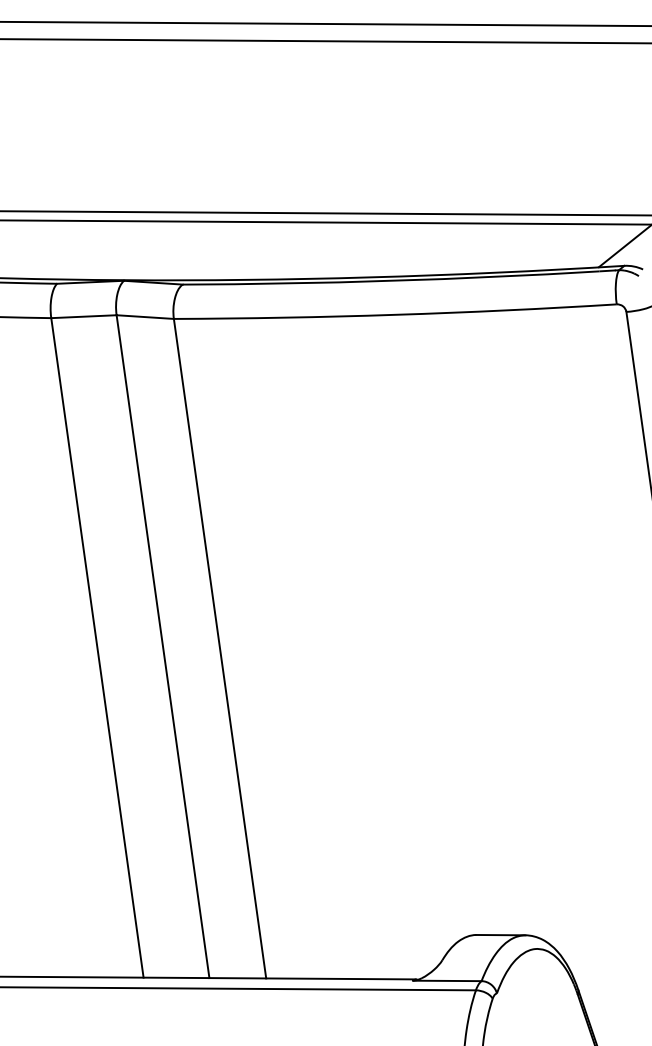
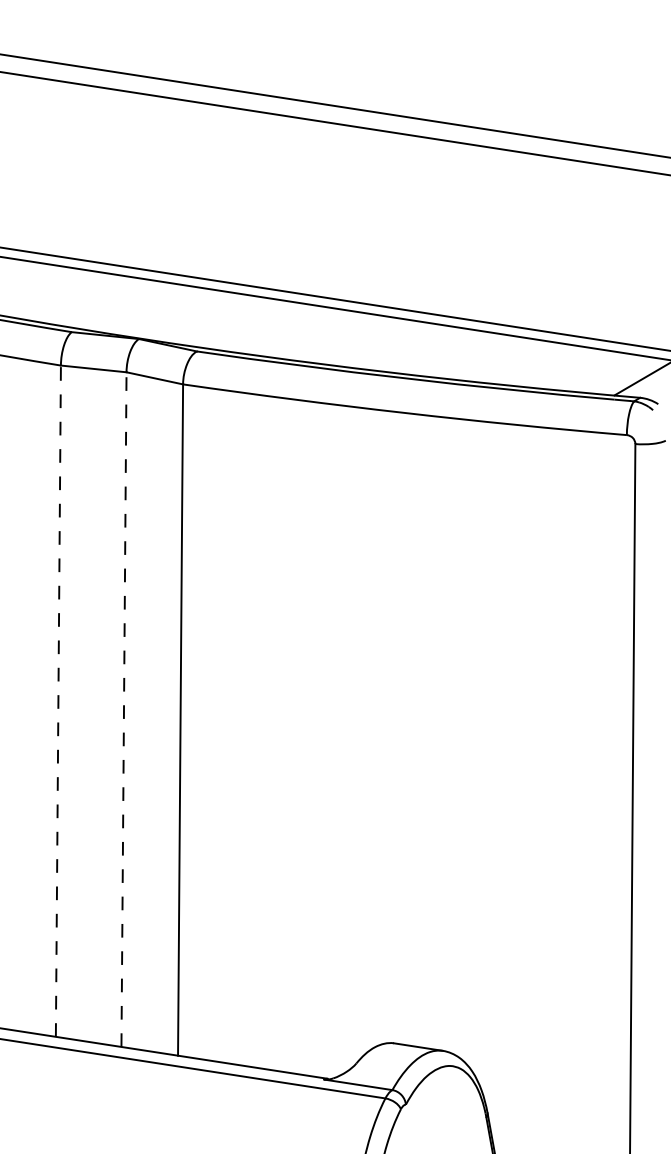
line: (163, 646) -> (124, 709), solid -> dashed
line: (97, 648) -> (58, 701), solid -> dashed

